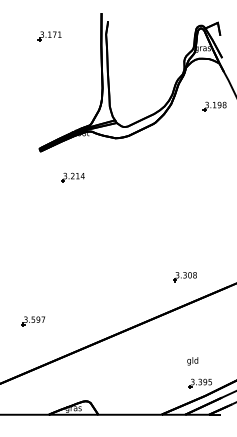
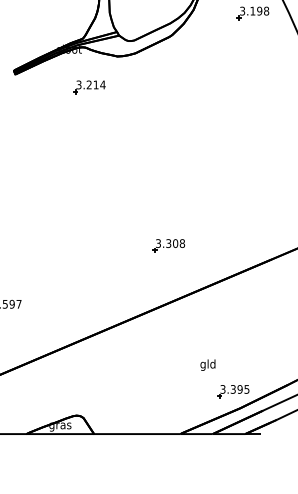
part: (72, 177) -> (88, 86), moved
part: (184, 277) -> (168, 246), moved
text: (192, 361) -> (207, 365), moved

